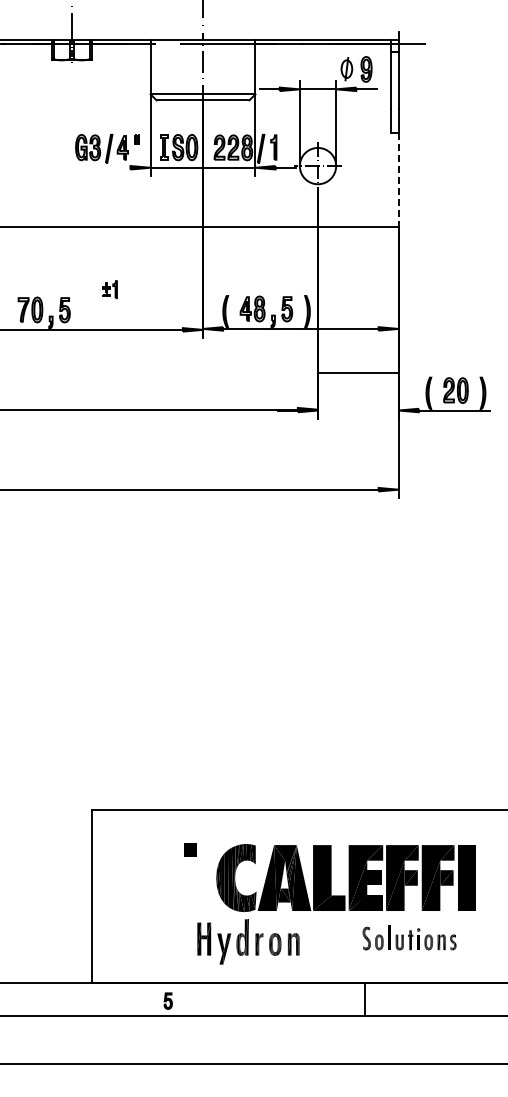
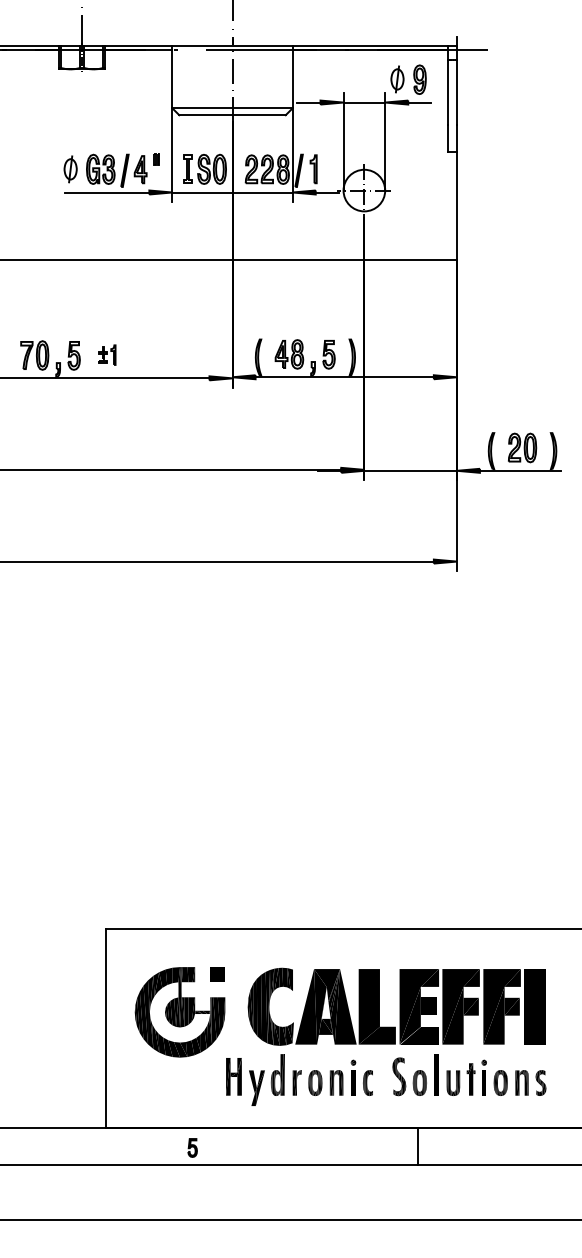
part: (61, 147) -> (70, 169), added
line: (93, 167) -> (106, 192), added
line: (398, 179) -> (456, 205), dashed -> solid
part: (109, 289) -> (106, 354), moved
line: (358, 372) -> (410, 470), moved
part: (156, 882) -> (179, 1011), added
part: (409, 937) -> (469, 1074), size x1.43
part: (315, 939) -> (361, 1077), added

